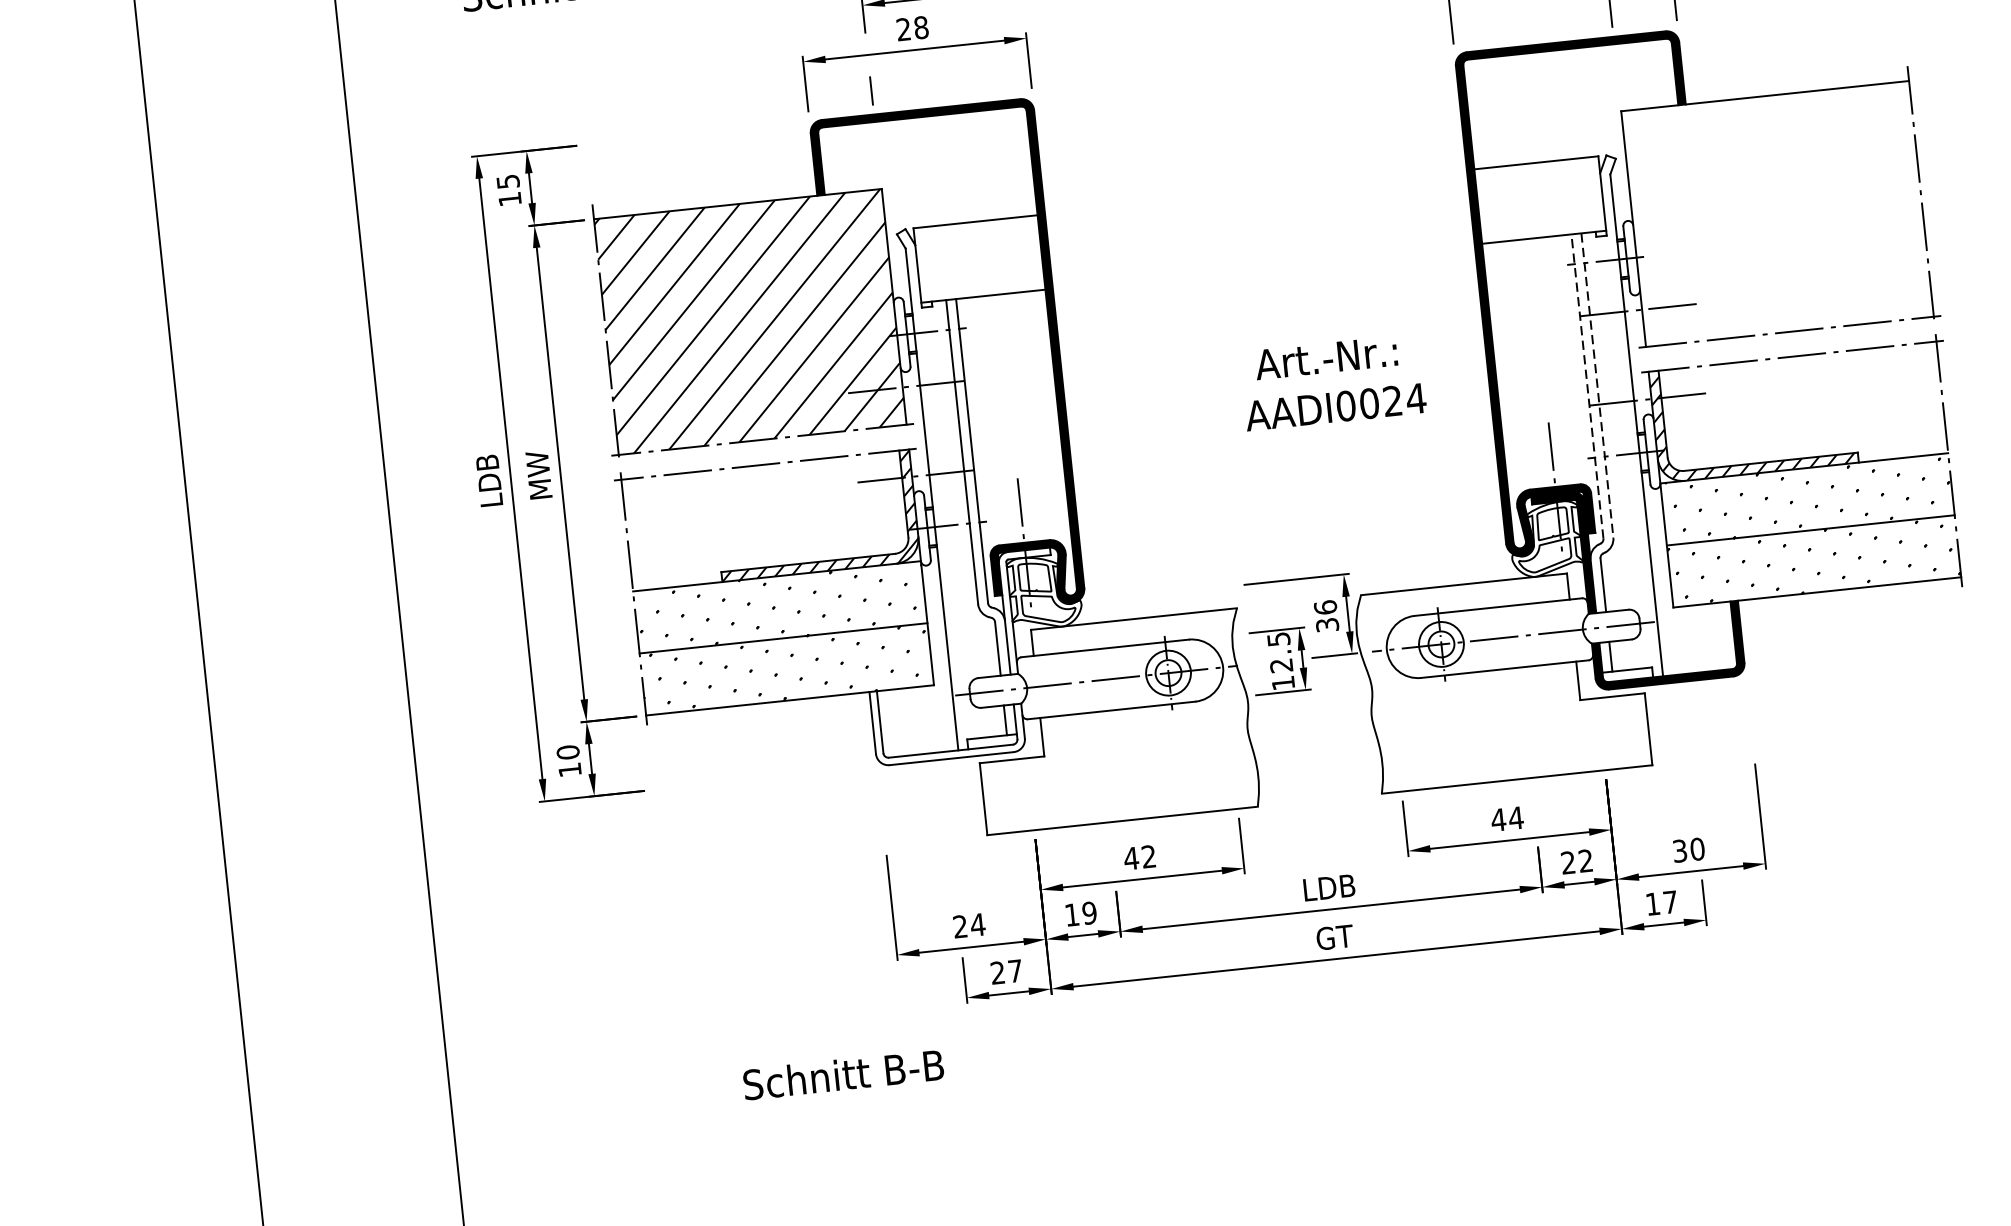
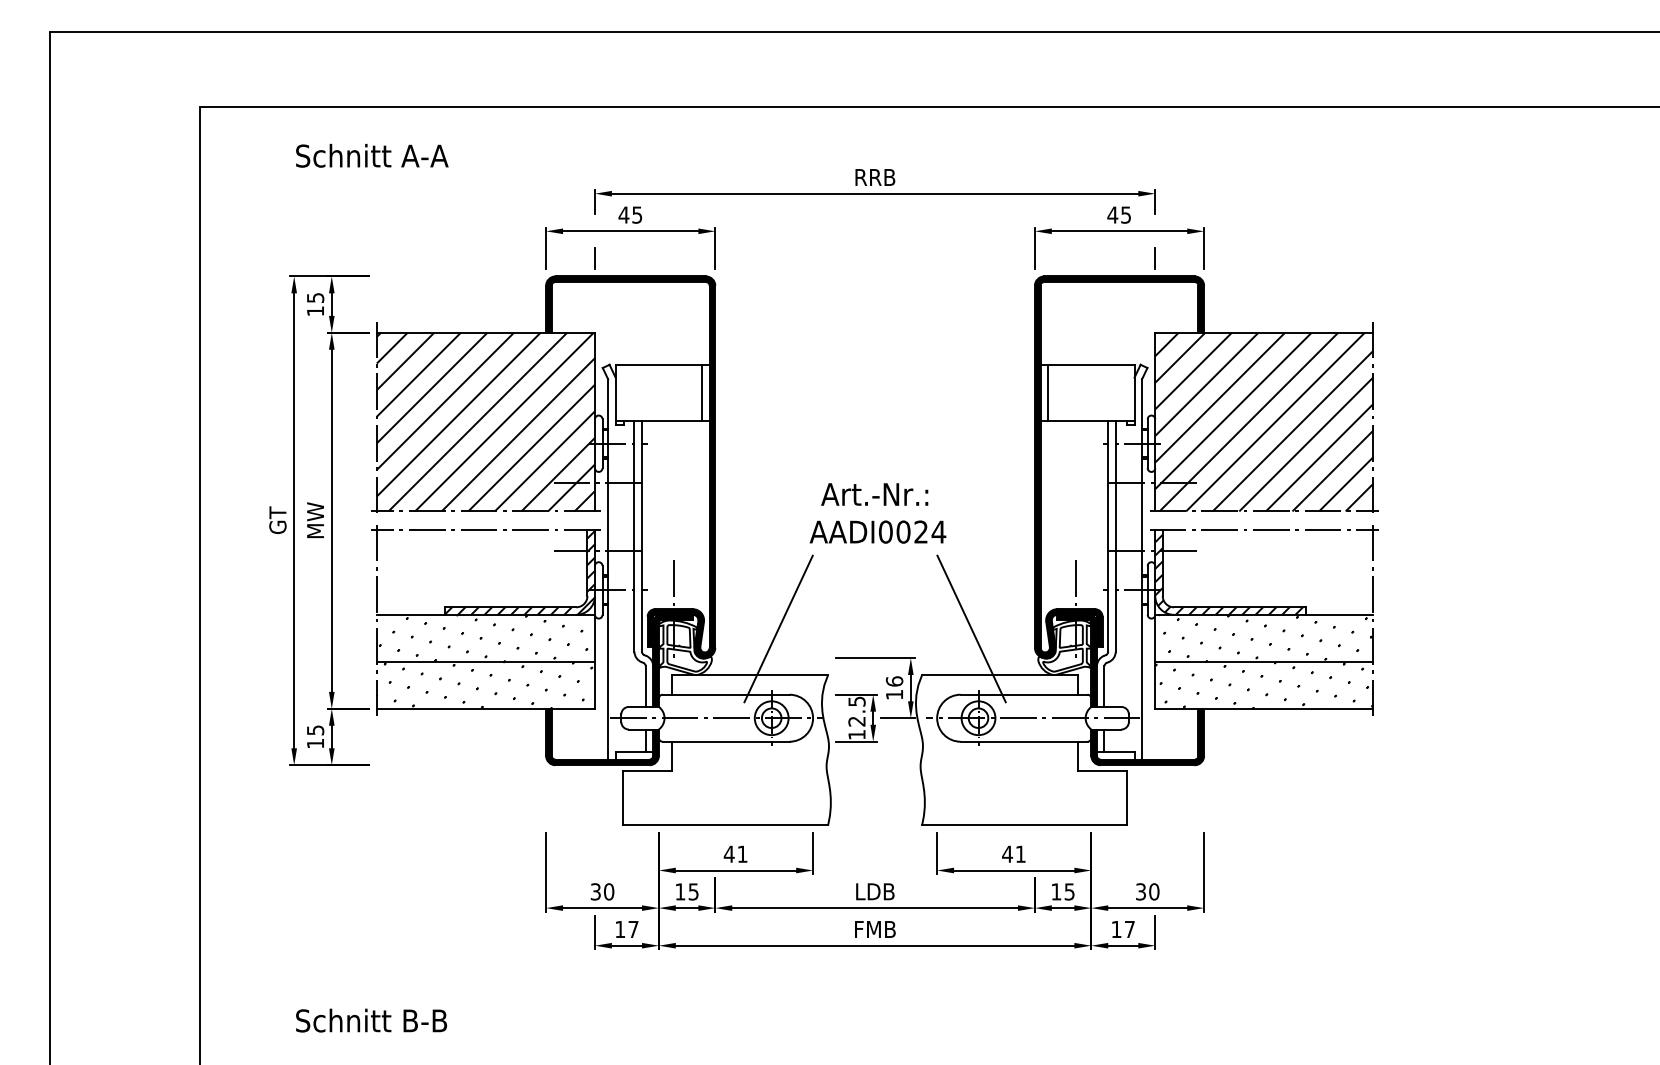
text: (912, 27) -> (630, 214), 28 -> 45
line: (1488, 204) -> (1048, 392), added
hatch: (1777, 213) -> (1264, 421), added
line: (1031, 252) -> (702, 392), added
text: (1332, 382) -> (877, 513), moved
line: (1587, 385) -> (1108, 535), dashed -> solid
line: (1597, 385) -> (1115, 536), dashed -> solid
text: (488, 480) -> (277, 520), LDB -> GT
line: (1419, 526) -> (971, 628), added
line: (1165, 553) -> (778, 628), added
fill: (1029, 610) -> (672, 660), added
text: (1327, 624) -> (894, 694), 36 -> 16
fill: (947, 720) -> (602, 736), added
text: (568, 752) -> (315, 730), 10 -> 15
text: (1515, 817) -> (1020, 853), 44 -> 41
text: (1148, 855) -> (742, 853), 42 -> 41
text: (1576, 861) -> (1062, 891), 22 -> 15
text: (1089, 912) -> (693, 891), 19 -> 15
text: (969, 925) -> (602, 891), 24 -> 30
text: (1334, 937) -> (875, 929), GT -> FMB
text: (996, 971) -> (619, 928), 27 -> 17
text: (843, 1074) -> (371, 1020), moved

